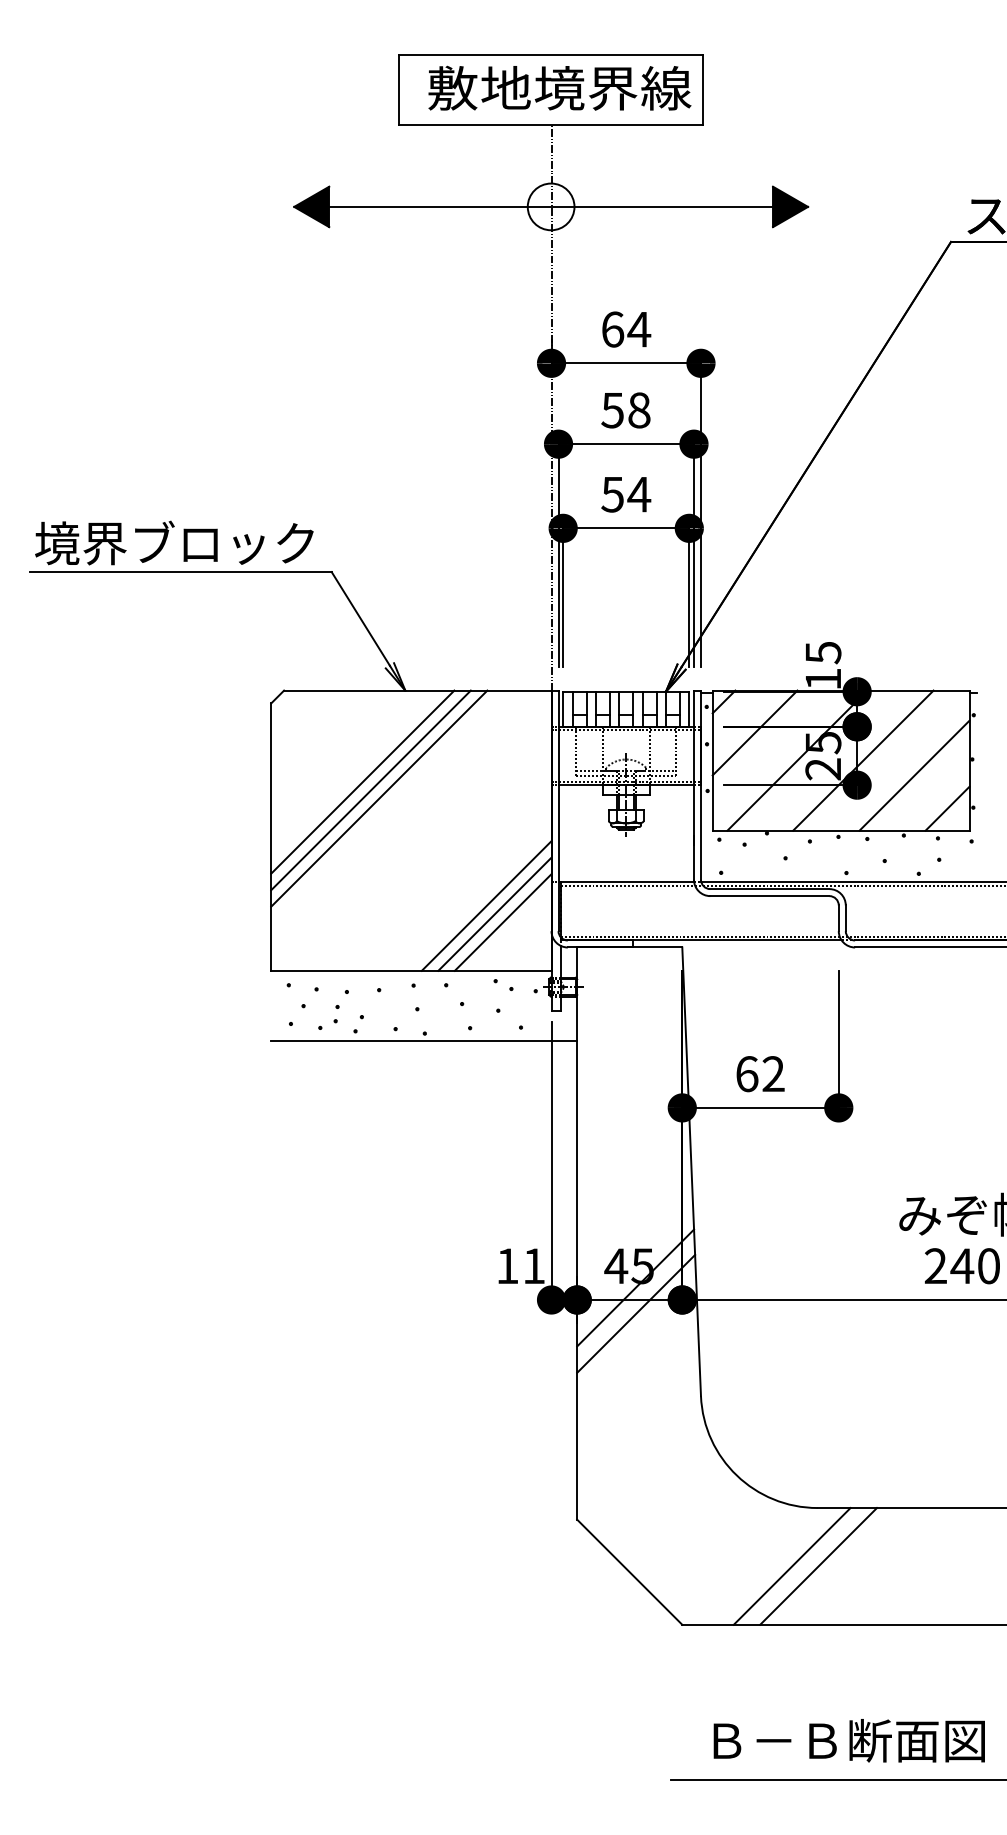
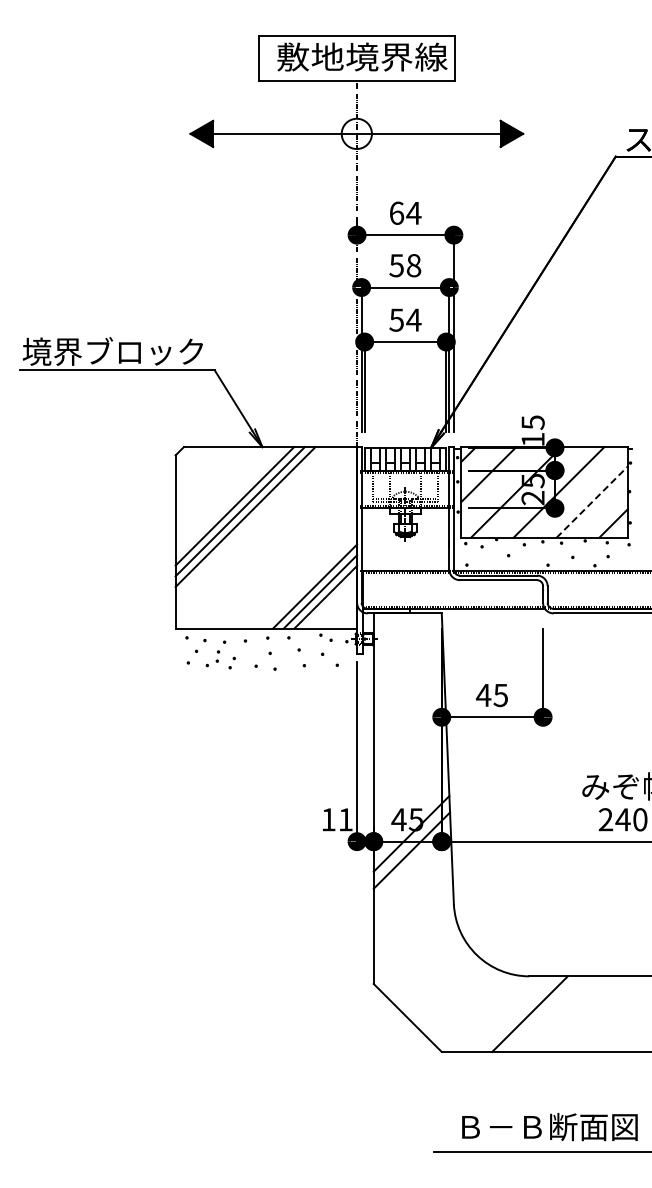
line: (915, 774) -> (592, 501), solid -> dashed
line: (423, 1040) -> (274, 673), removed
text: (759, 1074) -> (491, 695), 62 -> 45
line: (791, 1565) -> (512, 1013), removed

